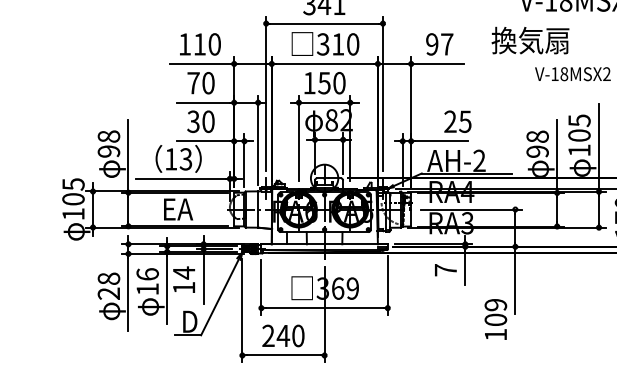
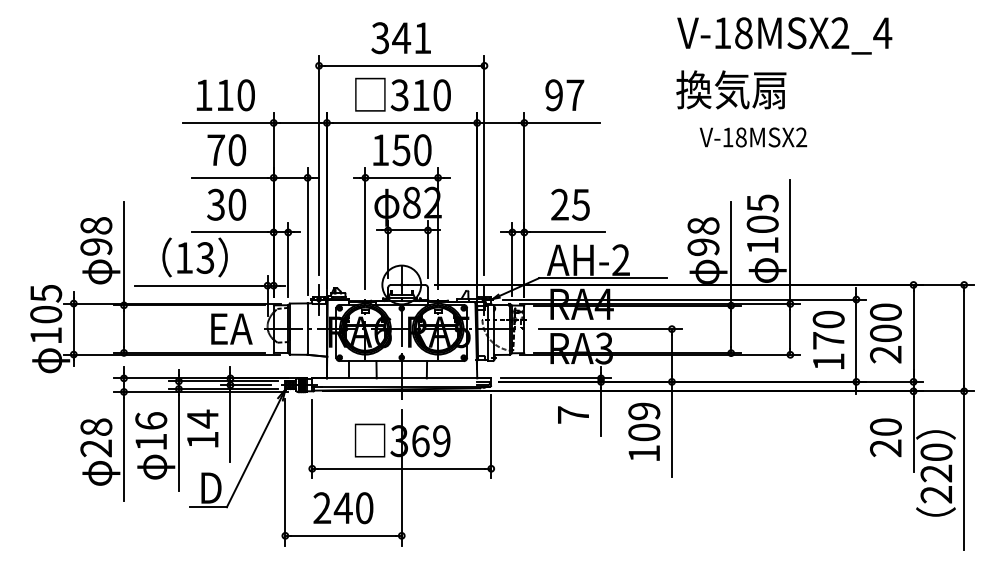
text: (530, 40) -> (731, 89), moved
text: (457, 121) -> (570, 204), moved
text: (178, 209) -> (231, 328), moved
text: (496, 319) -> (644, 431), moved

